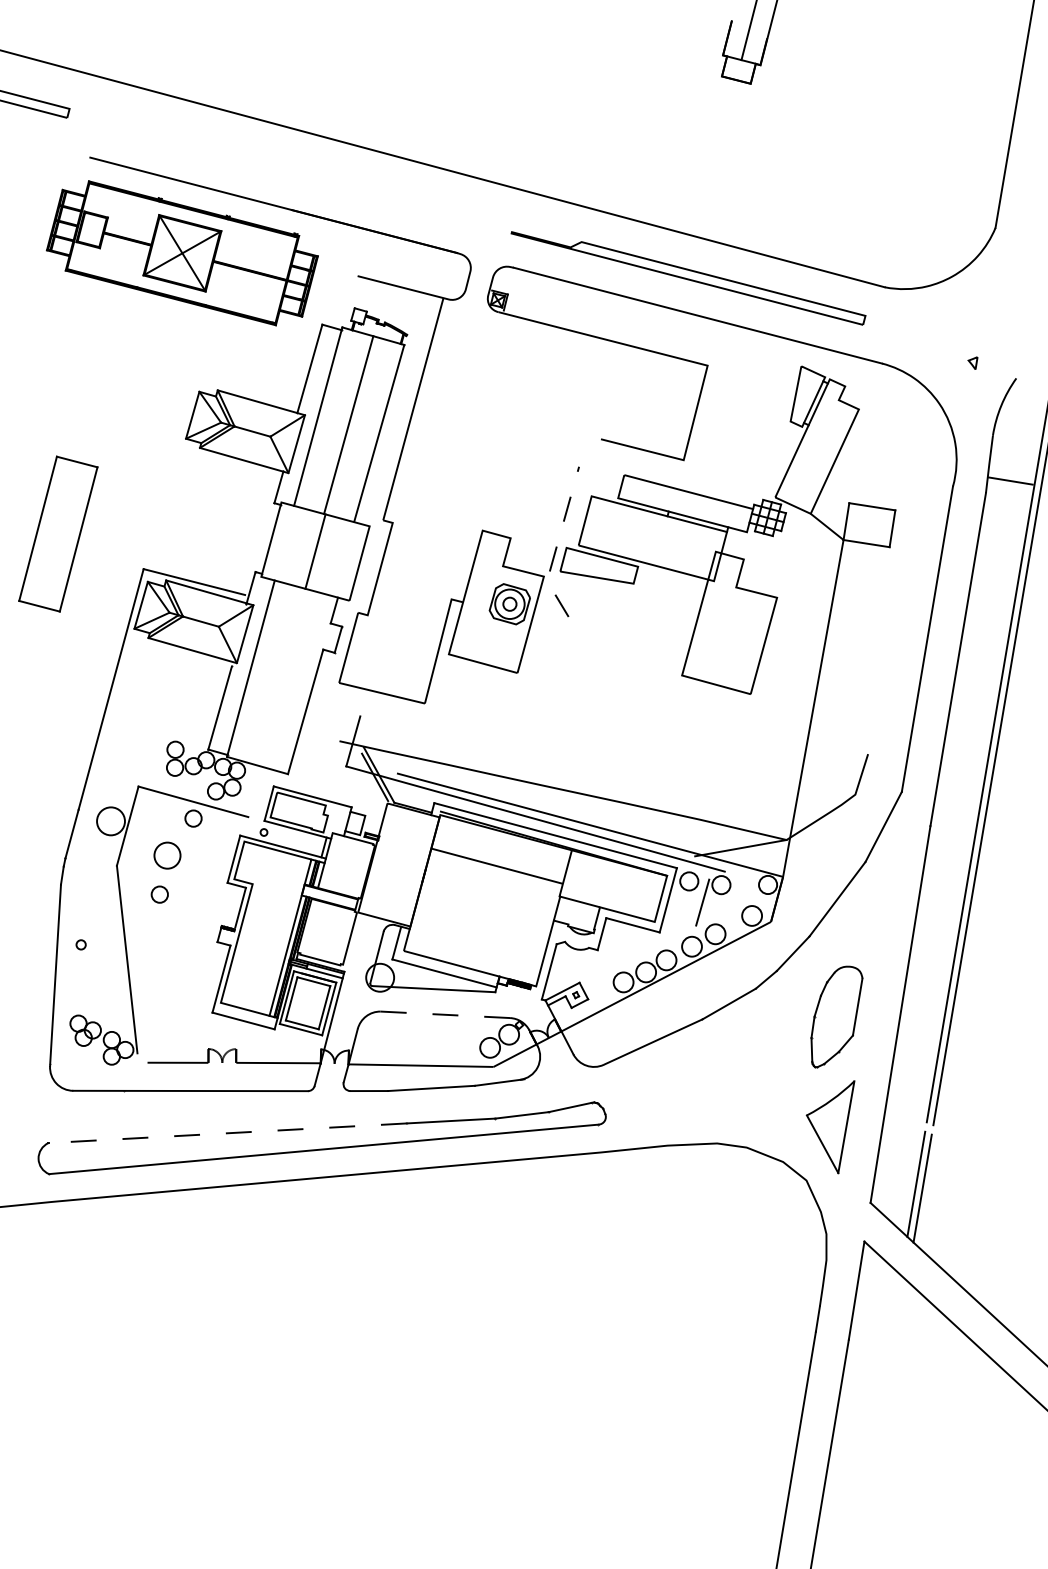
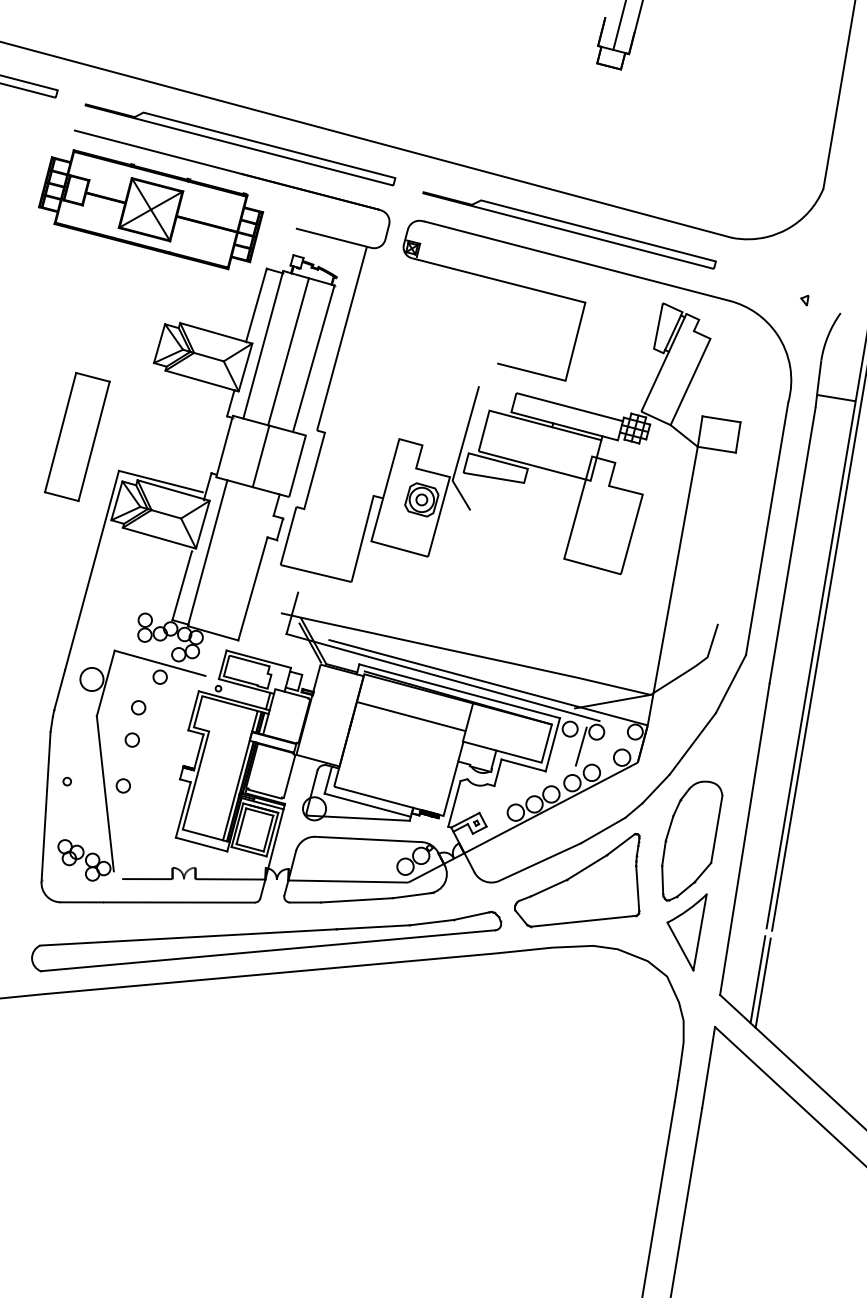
part: (290, 174) -> (240, 144), added
part: (58, 533) -> (77, 436), moved
line: (557, 543) -> (461, 449), dashed -> solid
circle: (167, 855) -> (138, 707), size x0.62
circle: (148, 950) -> (122, 786), added
line: (445, 1014) -> (368, 839), dashed -> solid
part: (836, 1017) -> (691, 841), size x1.43
part: (697, 1064) -> (576, 880), added
line: (227, 1133) -> (188, 937), dashed -> solid

